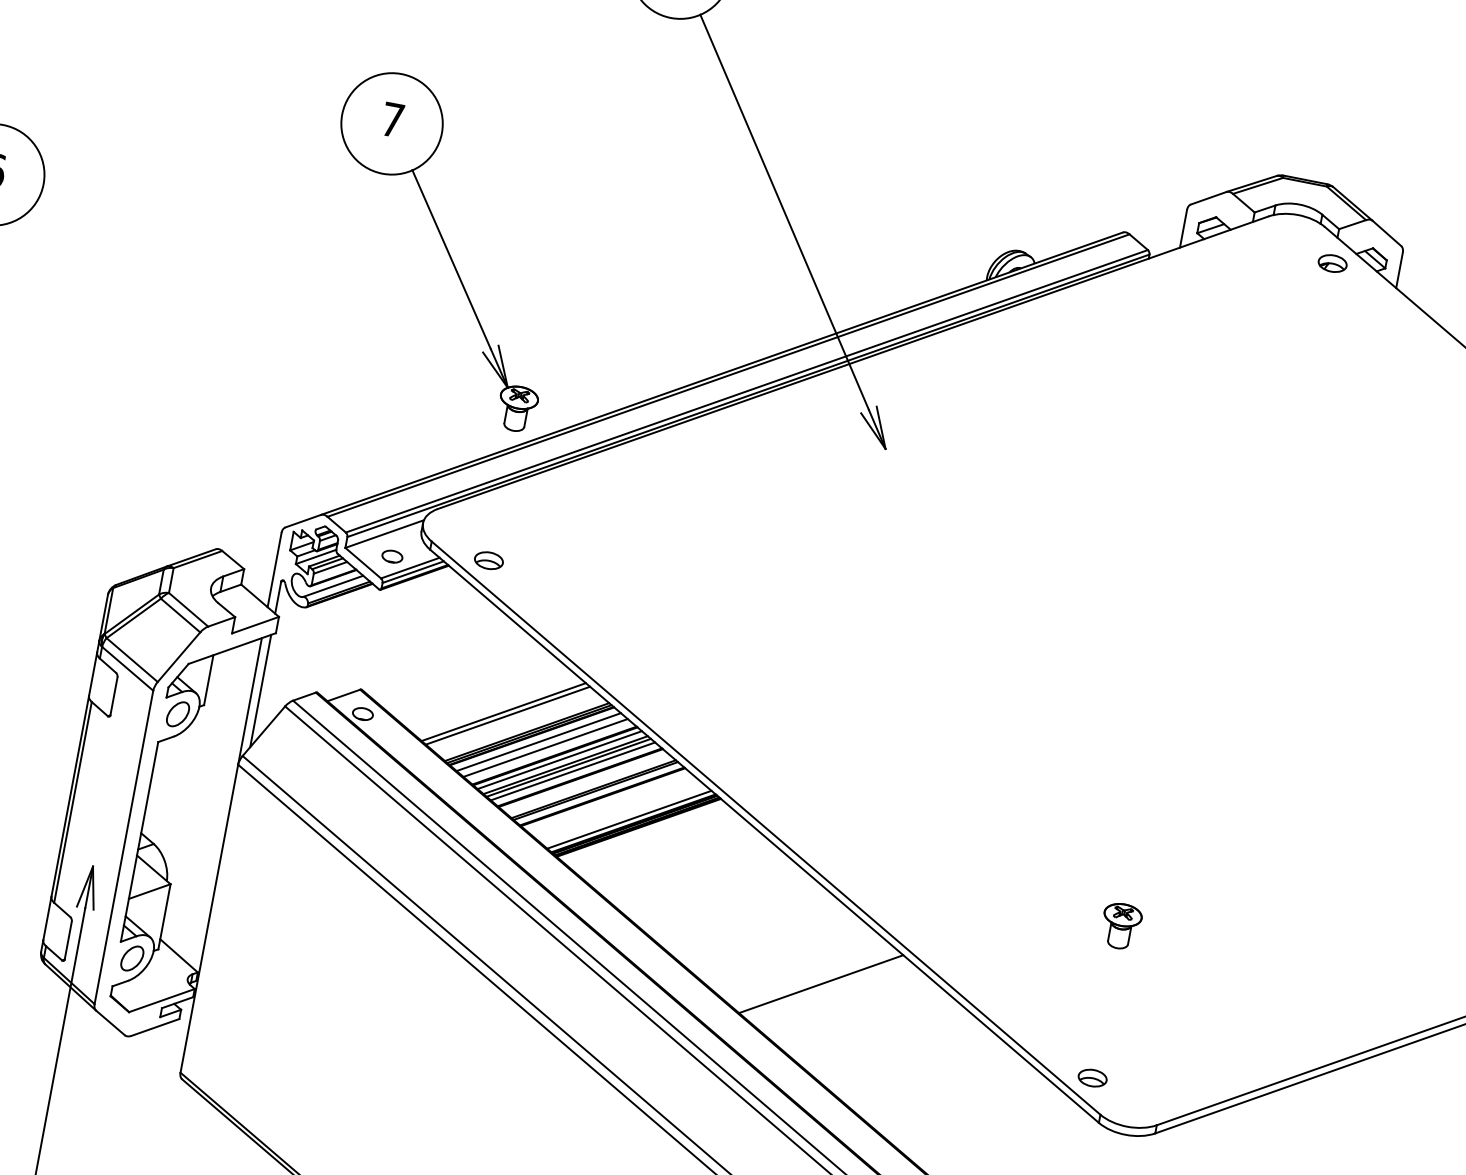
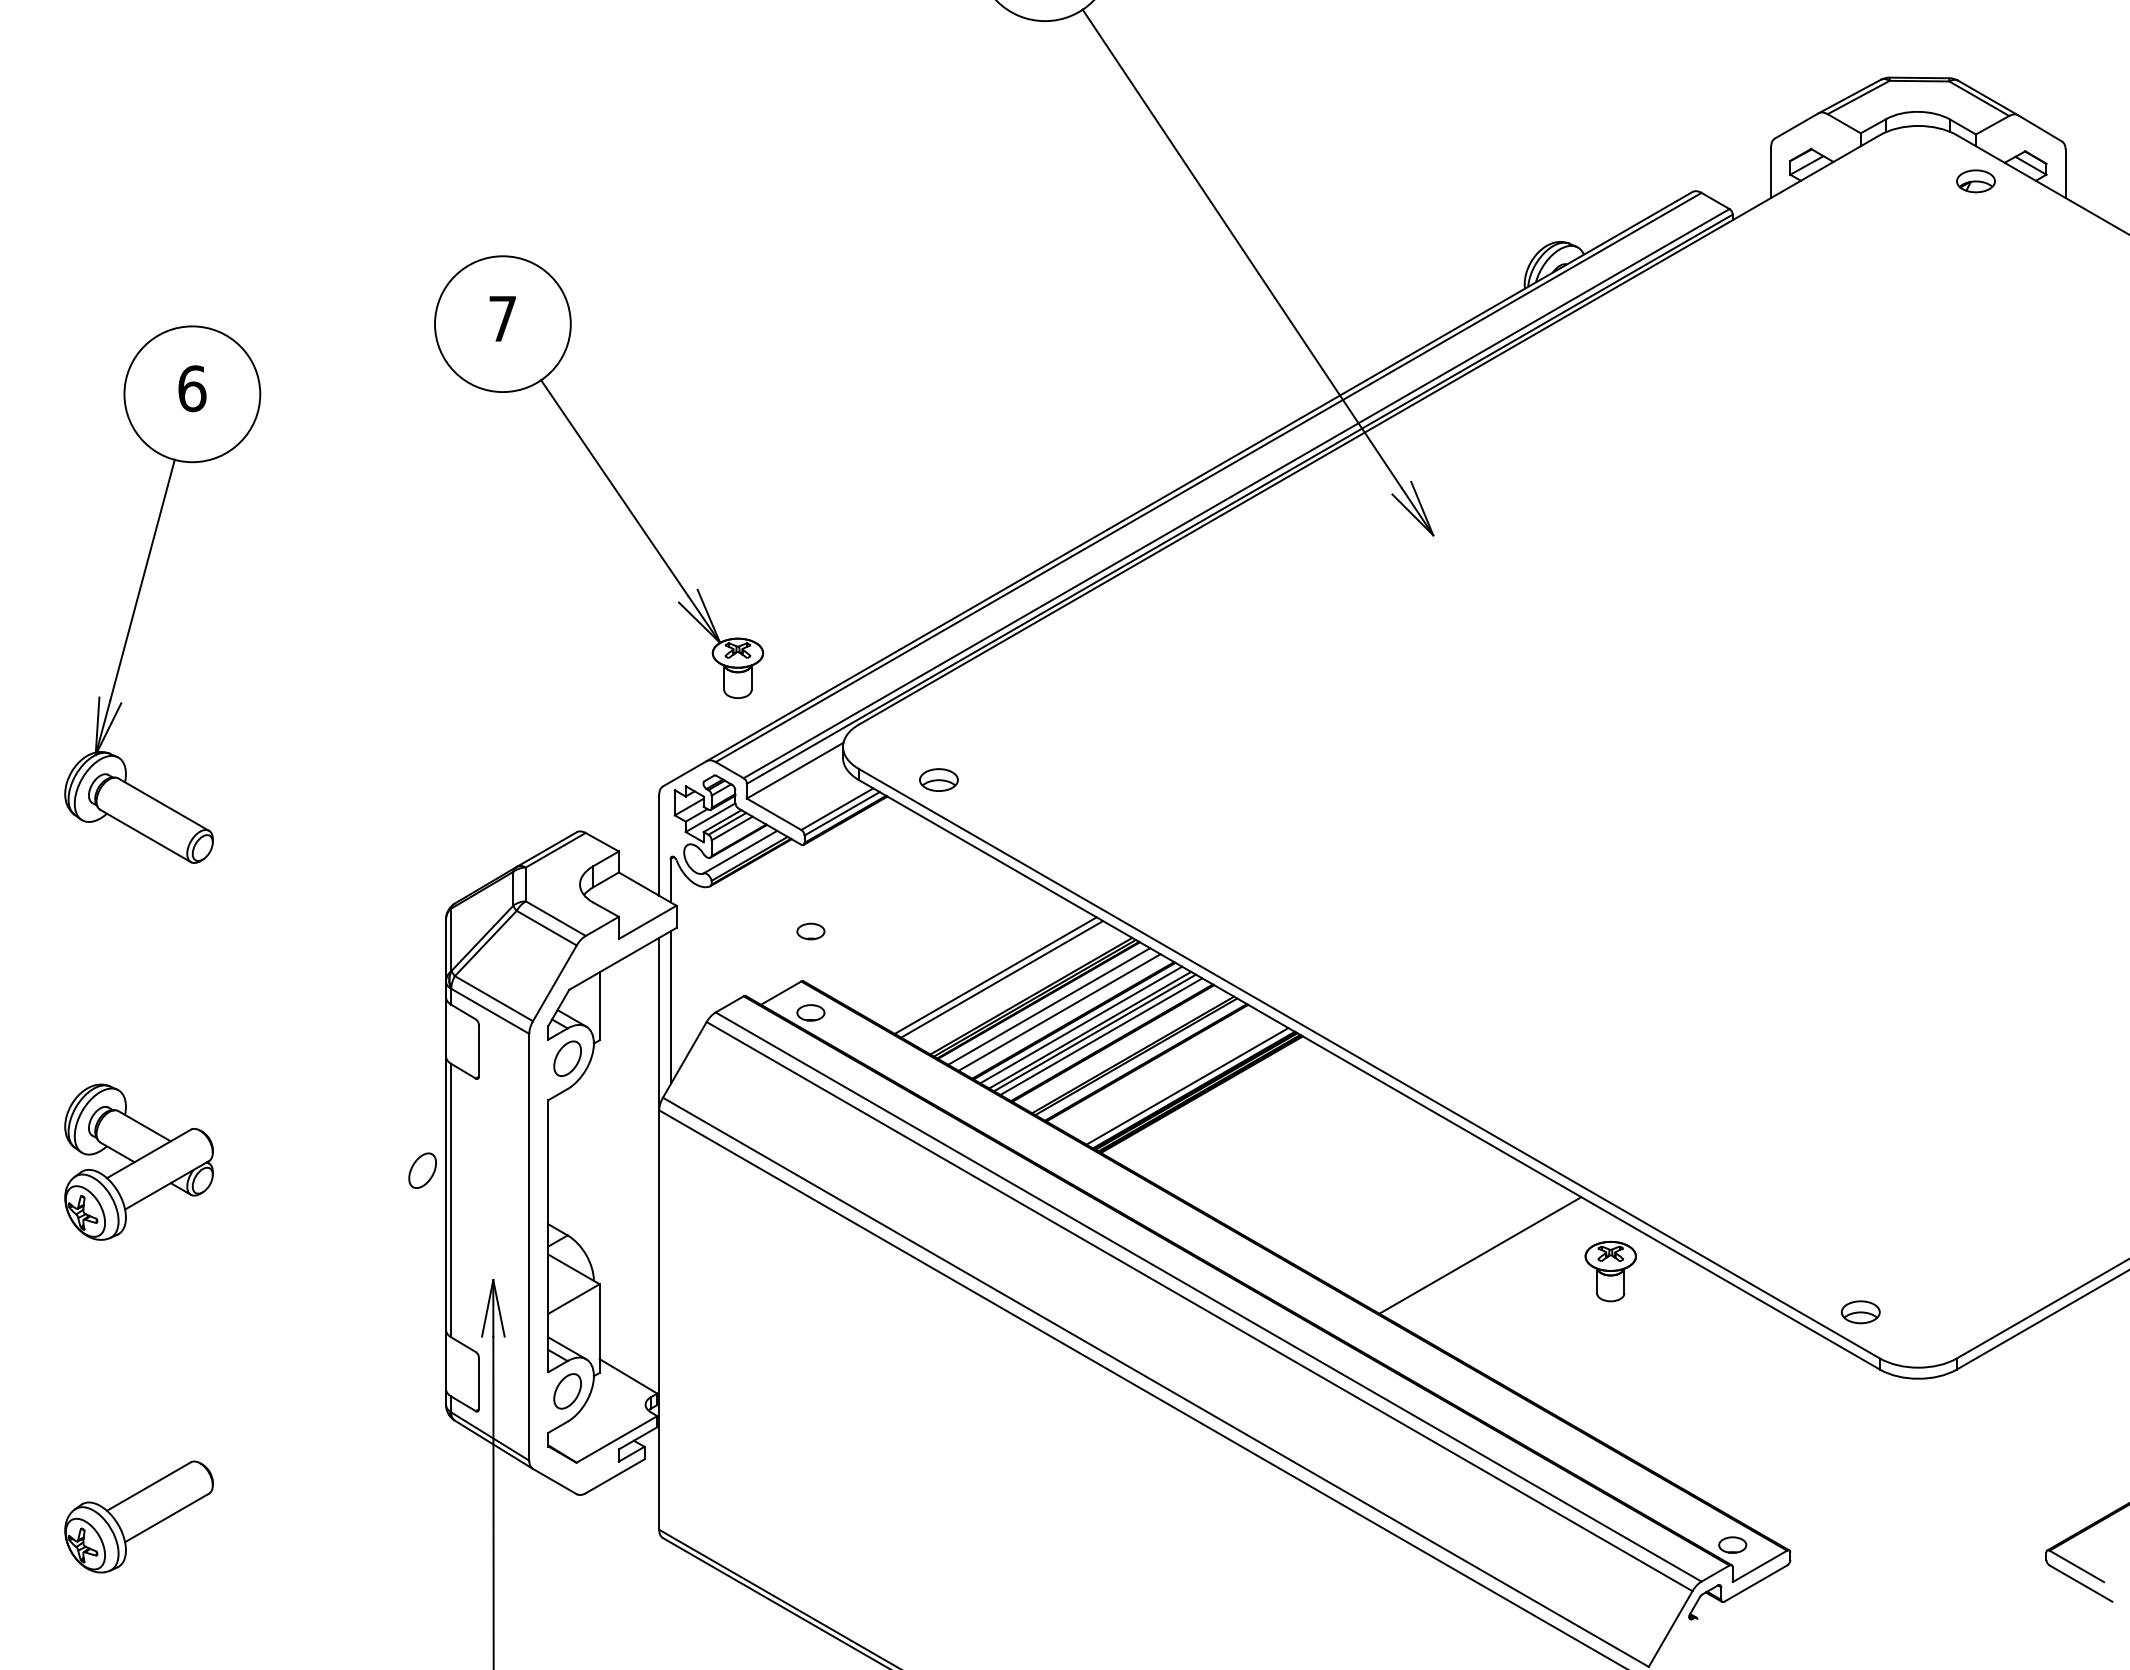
part: (442, 249) -> (599, 476), moved
part: (392, 556) -> (810, 931), moved
part: (56, 776) -> (422, 1170), added
part: (1120, 926) -> (1610, 1271), moved

